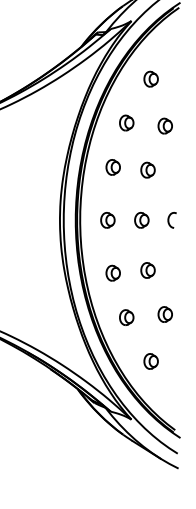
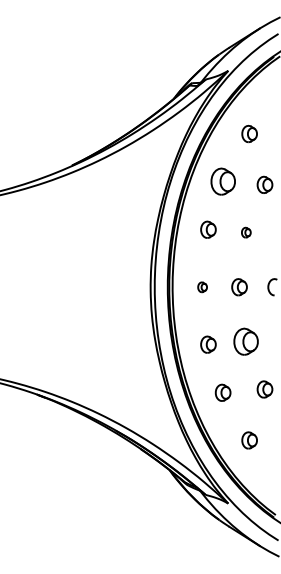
part: (126, 122) -> (222, 181), size x1.6
part: (148, 169) -> (246, 232), size x0.6
part: (107, 220) -> (202, 287), size x0.6
part: (148, 270) -> (246, 341), size x1.6

